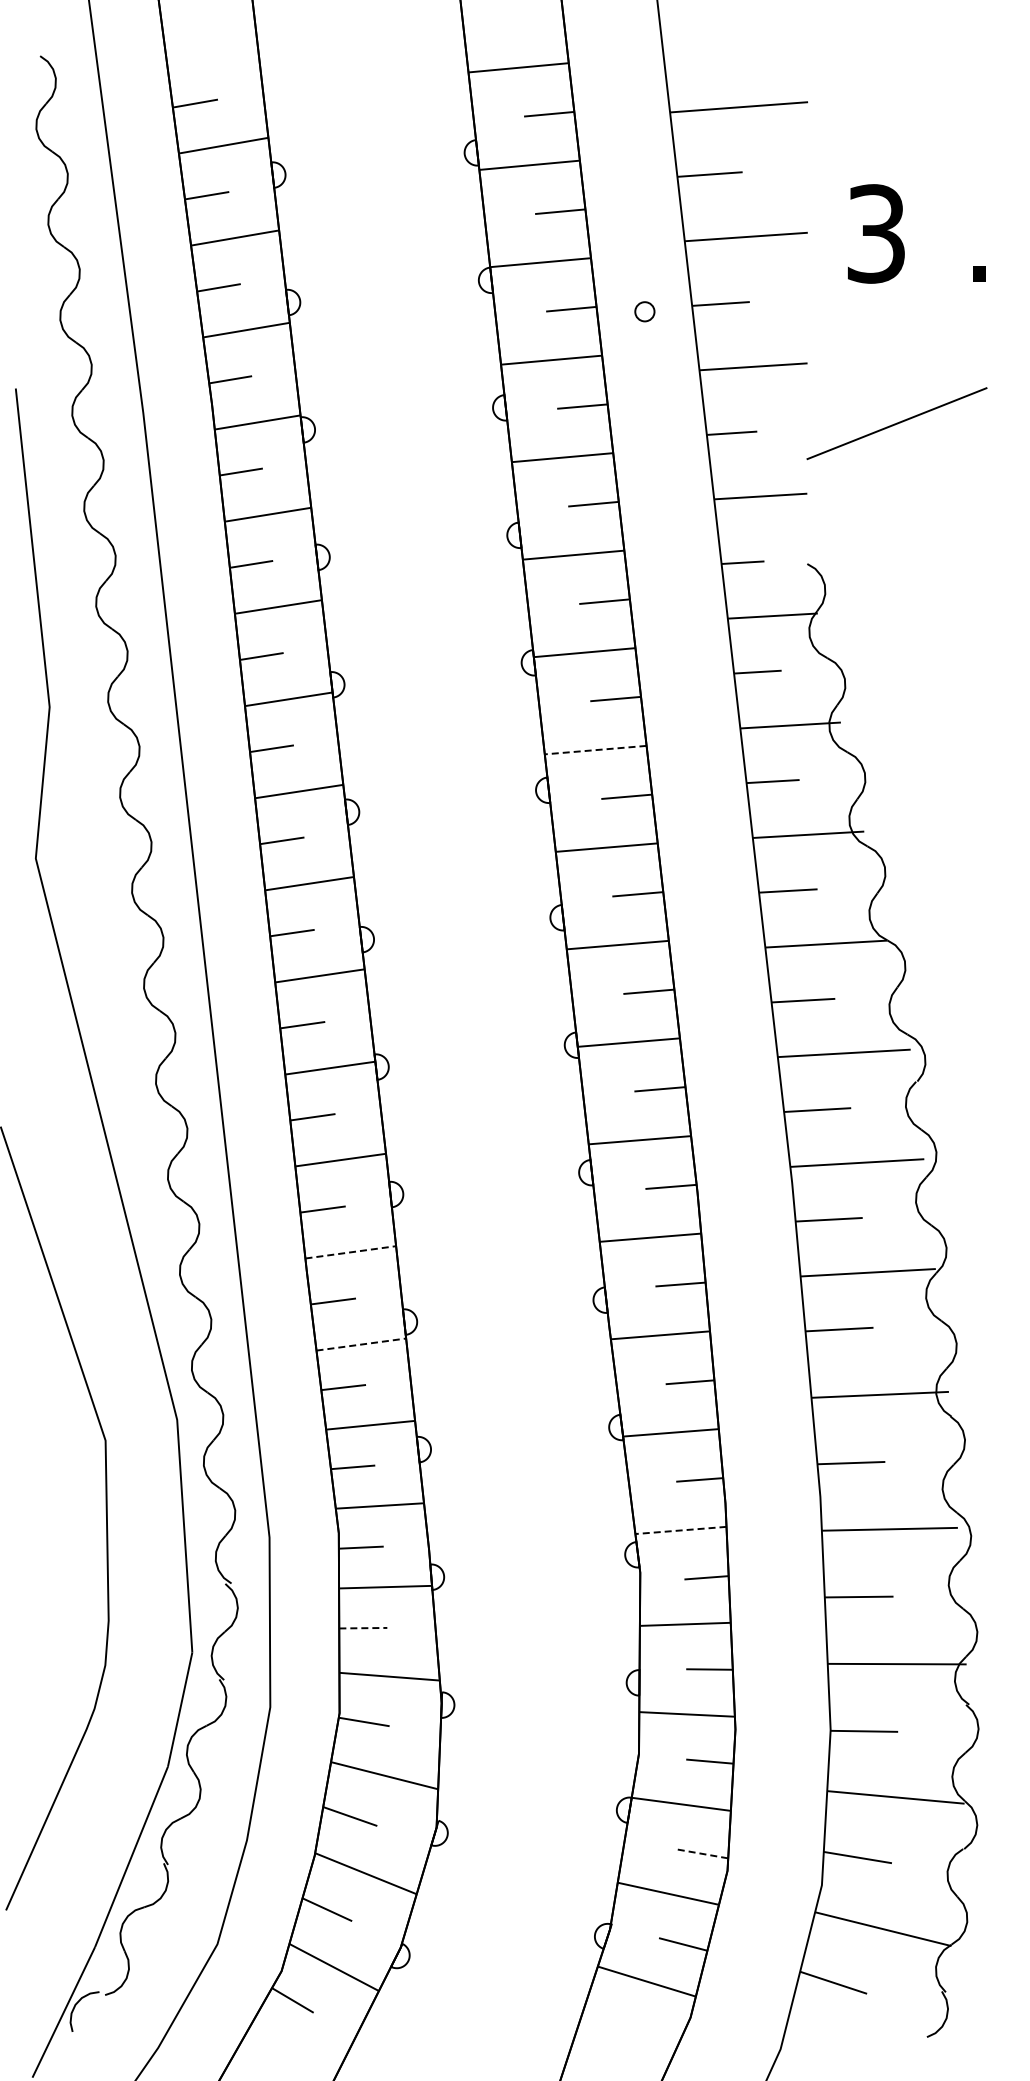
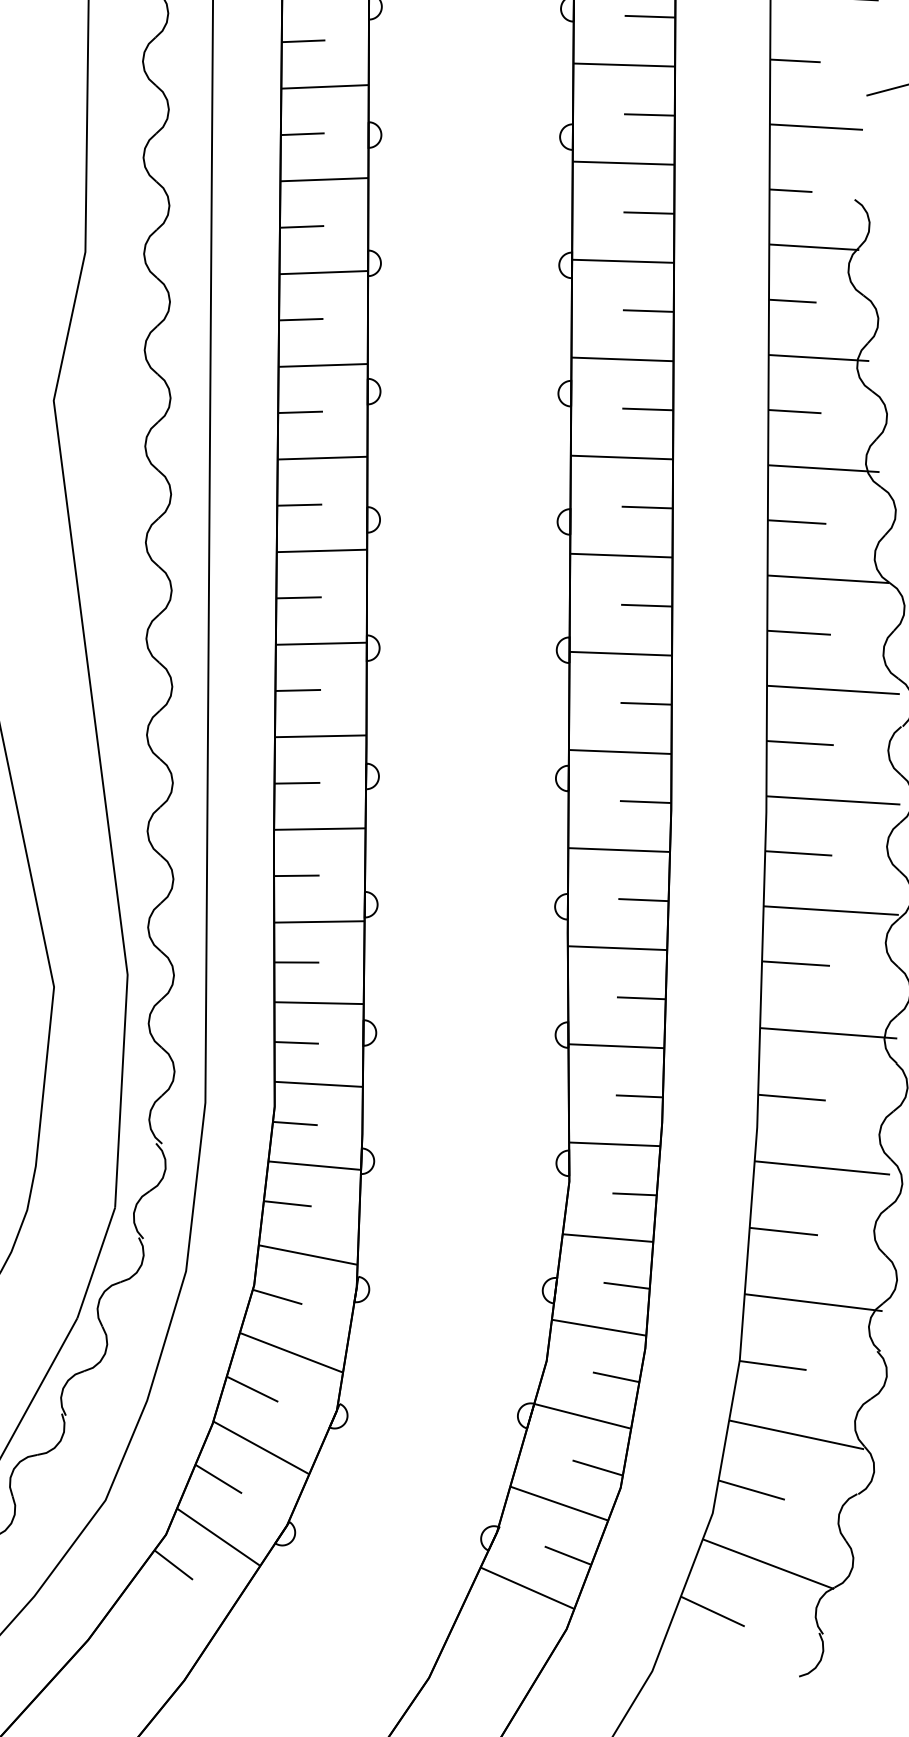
line: (595, 750) -> (622, 359), dashed -> solid
line: (350, 1252) -> (319, 829), dashed -> solid
line: (361, 1344) -> (319, 921), dashed -> solid
line: (680, 1530) -> (614, 1144), dashed -> solid
line: (363, 1628) -> (287, 1204), dashed -> solid
line: (701, 1853) -> (596, 1467), dashed -> solid

